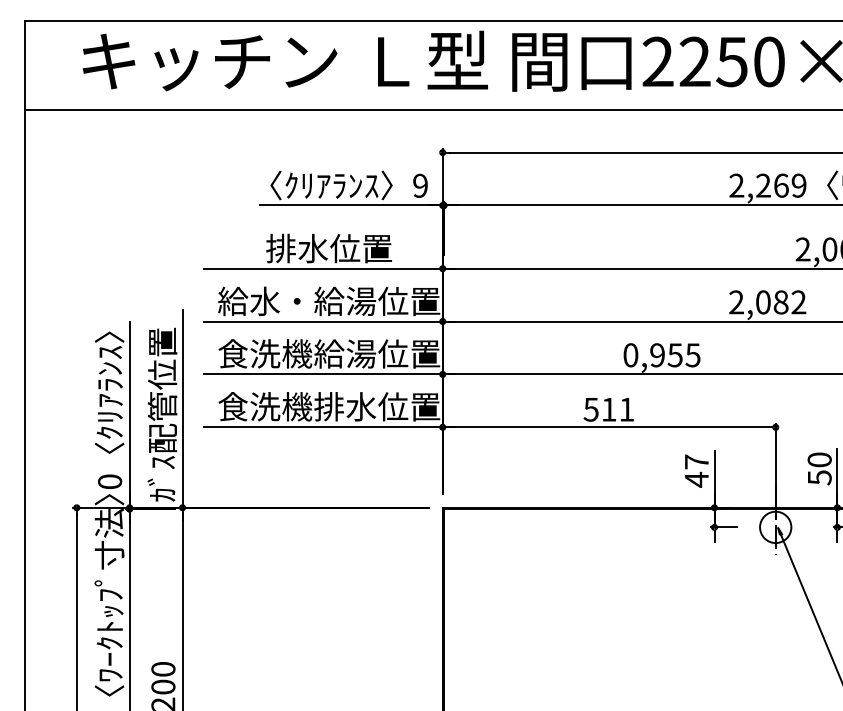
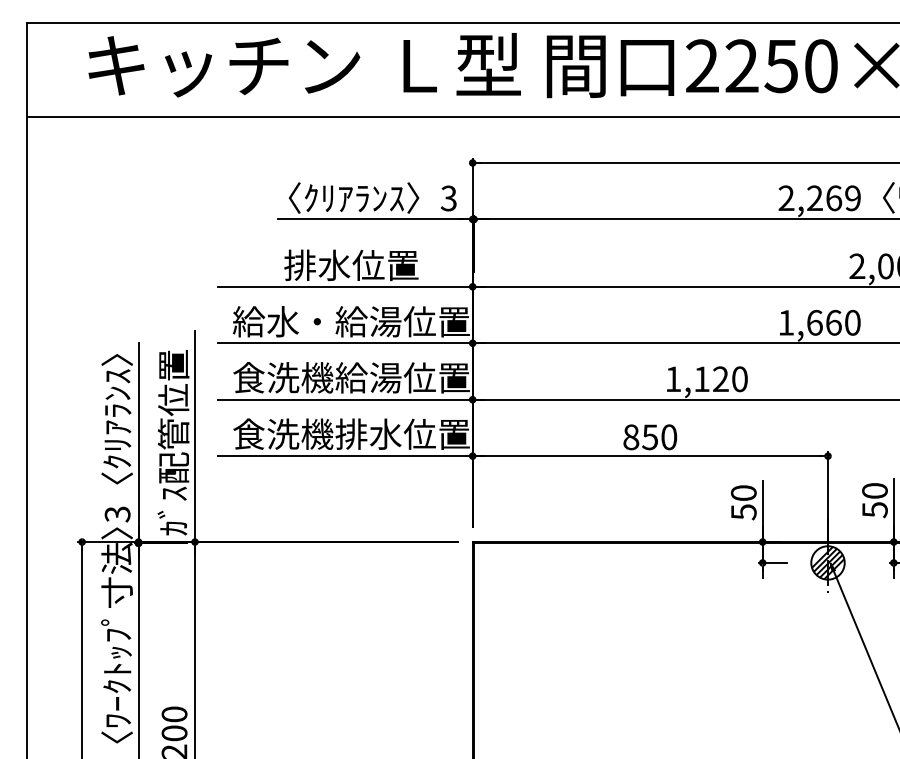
text: (419, 185) -> (447, 198), 9 -> 3
text: (767, 302) -> (819, 322), 2,082 -> 1,660
text: (661, 355) -> (706, 379), 0,955 -> 1,120
text: (608, 409) -> (649, 437), 511 -> 850
text: (696, 470) -> (743, 502), 47 -> 50
text: (110, 481) -> (118, 513), 0 -> 3
hatch: (775, 527) -> (827, 563), added

